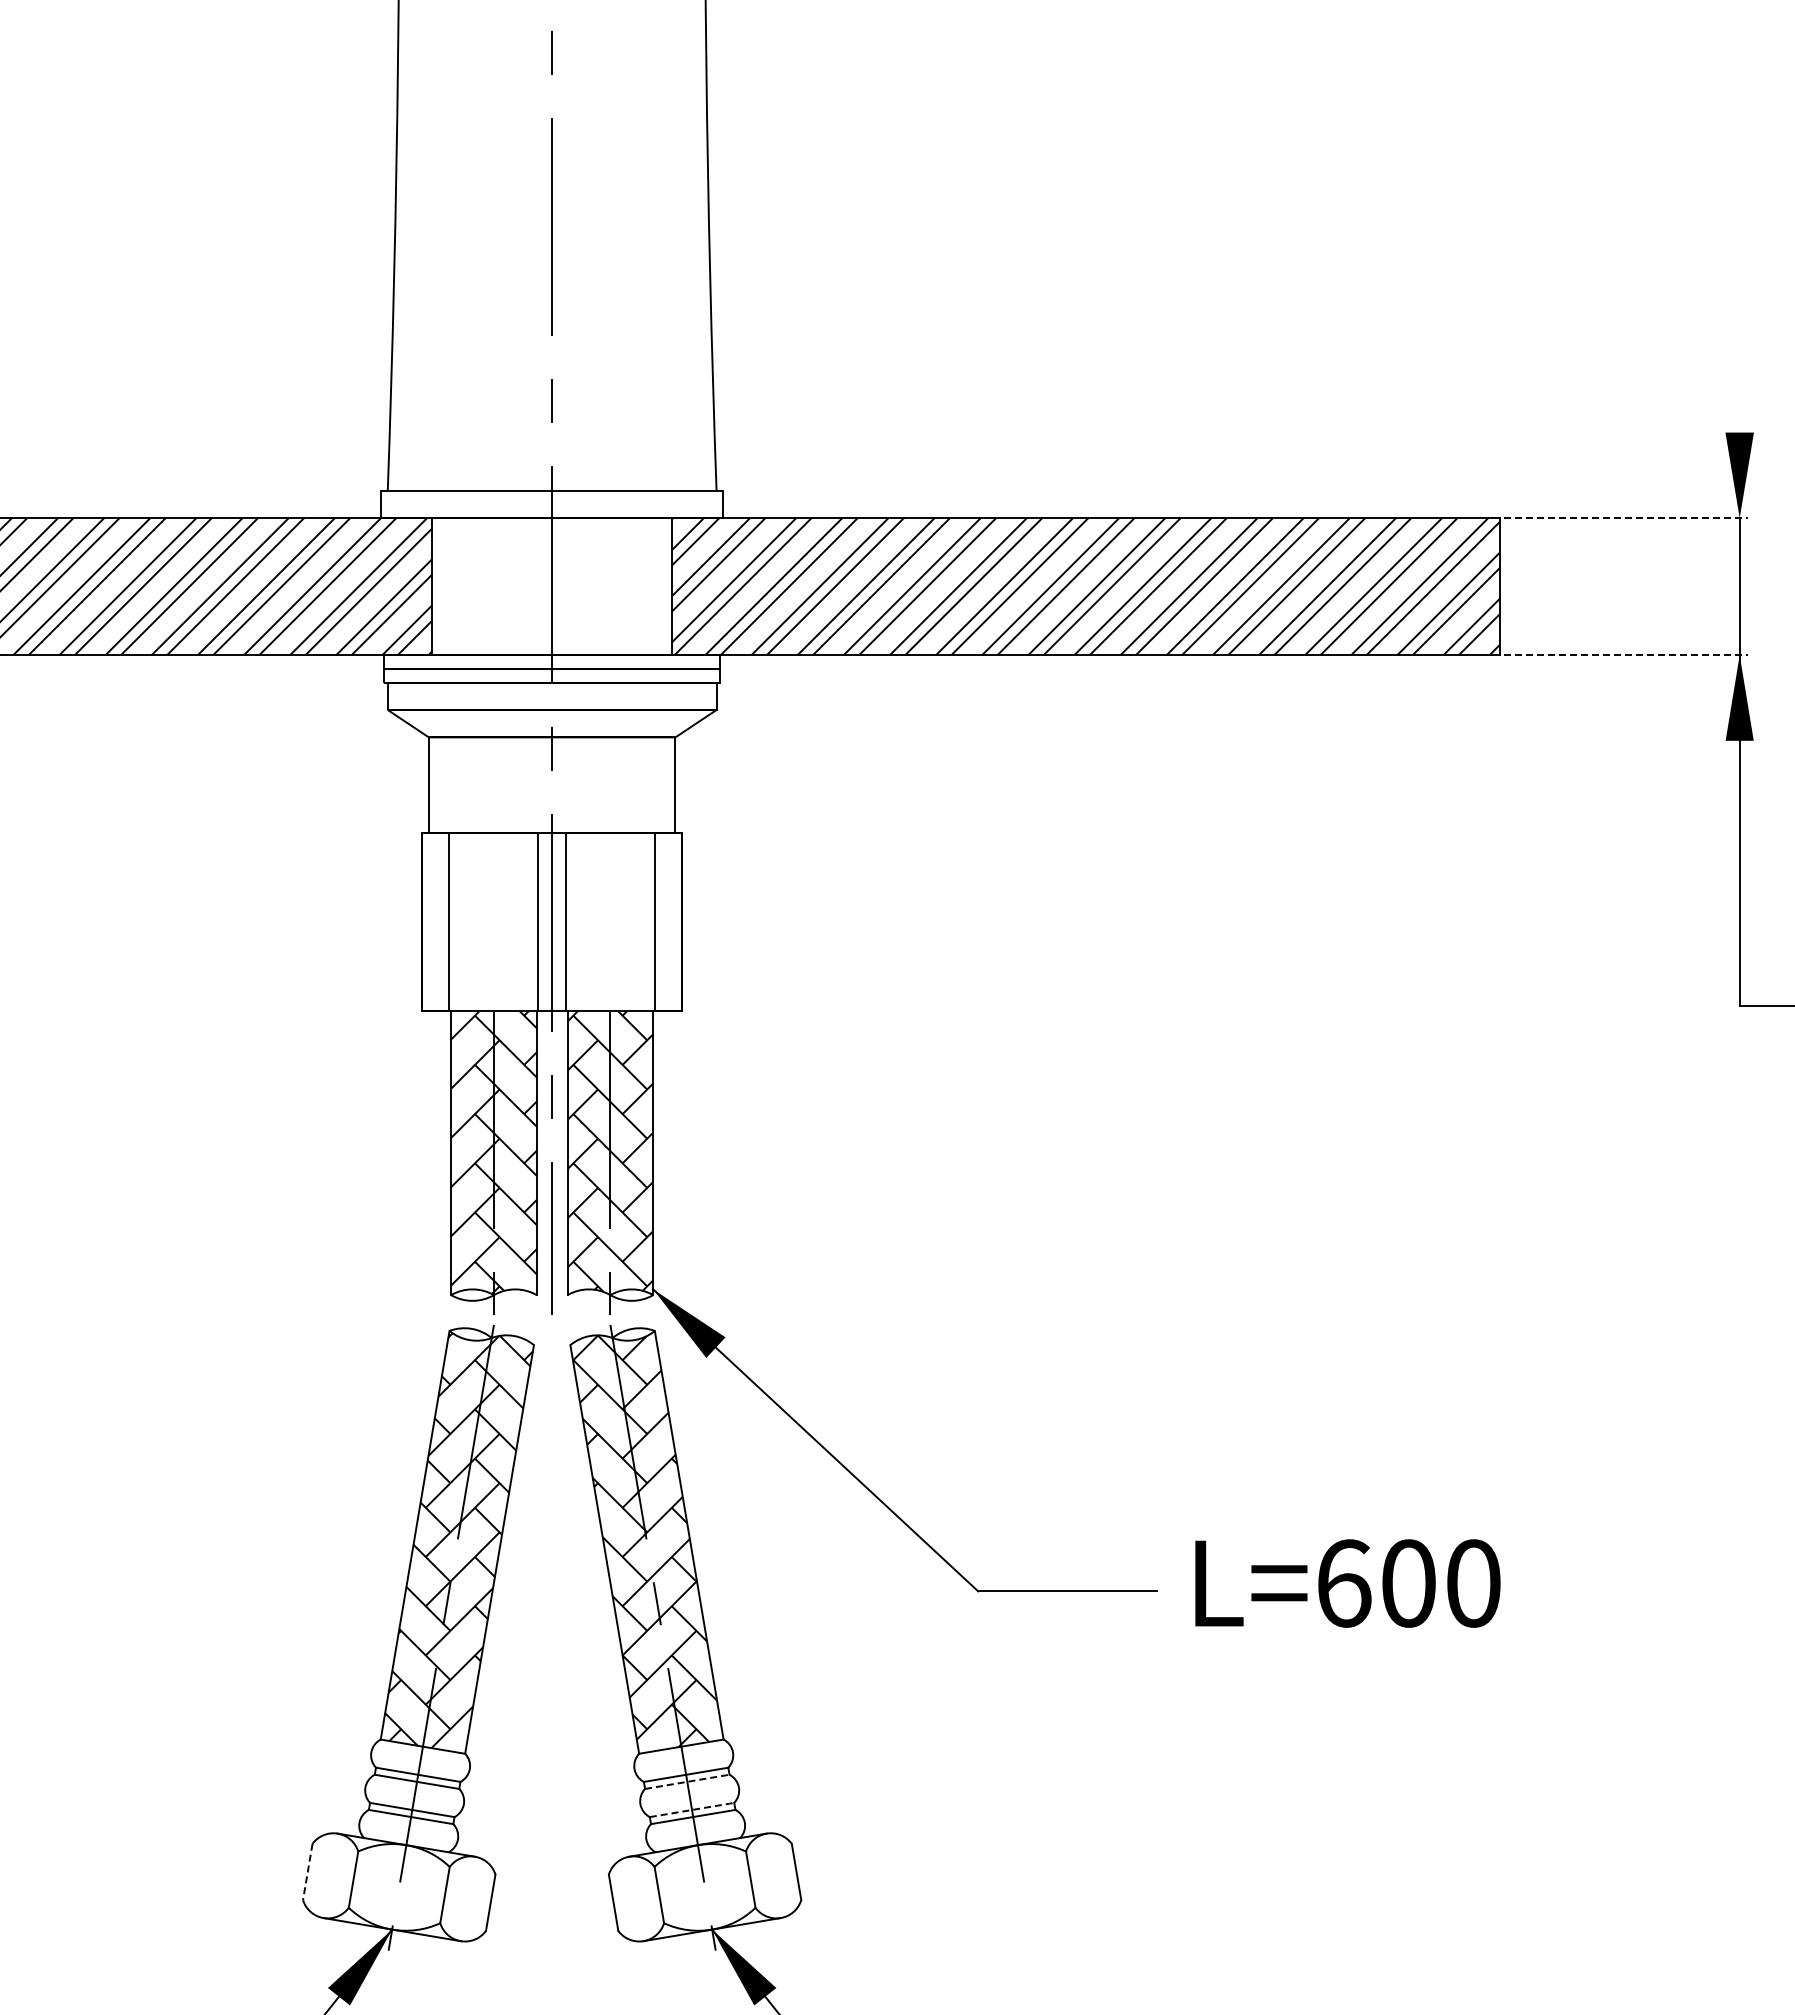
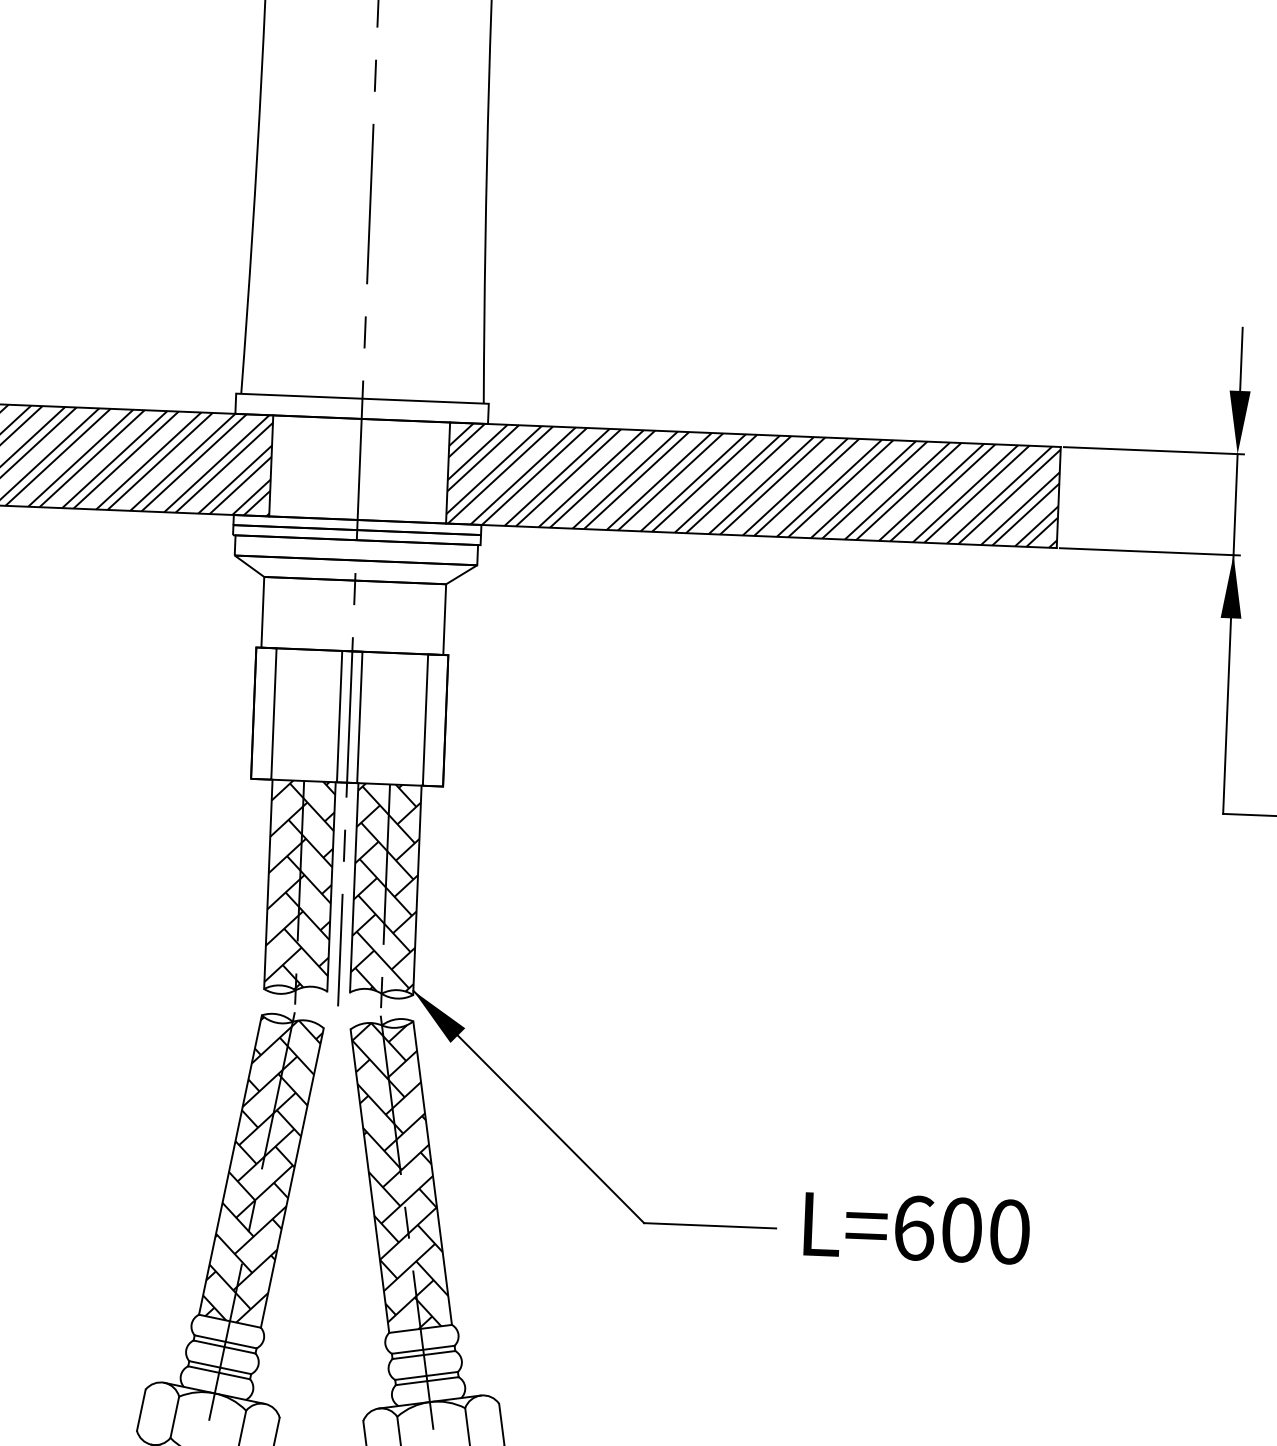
line: (1739, 389) -> (1241, 359), added
line: (1626, 518) -> (1154, 450), dashed -> solid
line: (1626, 655) -> (1150, 552), dashed -> solid
line: (687, 1781) -> (424, 1354), dashed -> solid
line: (692, 1810) -> (426, 1376), dashed -> solid
line: (307, 1872) -> (141, 1410), dashed -> solid

